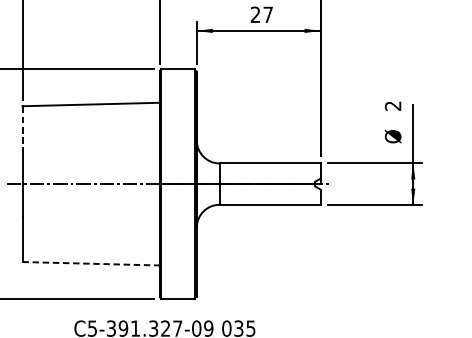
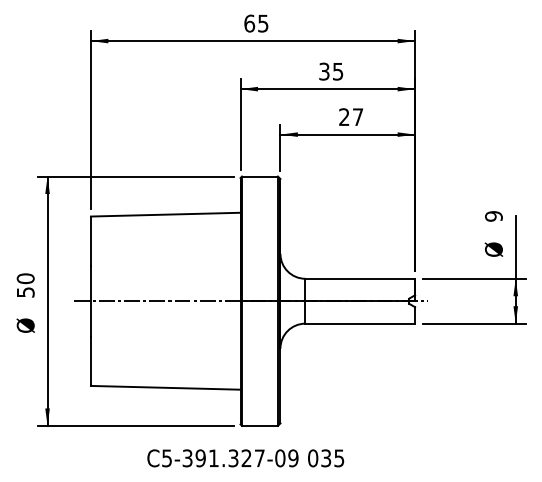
text: (392, 106) -> (493, 216), 2 -> 9
line: (22, 130) -> (90, 242), dashed -> solid
line: (91, 263) -> (165, 387), dashed -> solid

